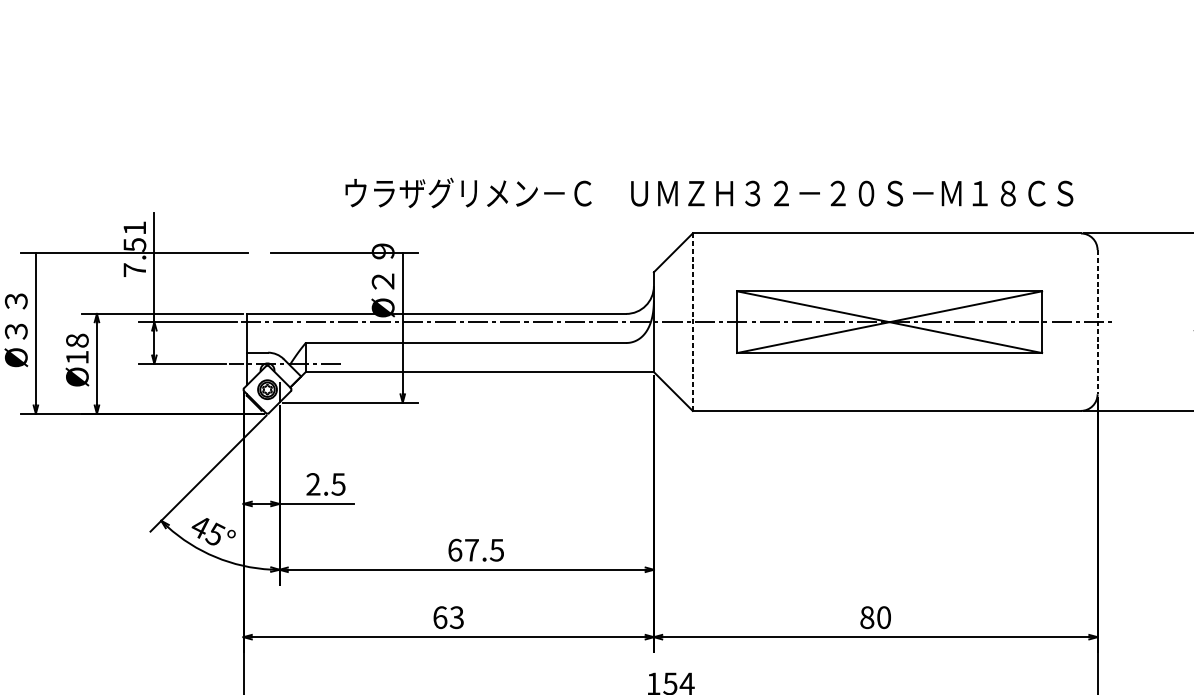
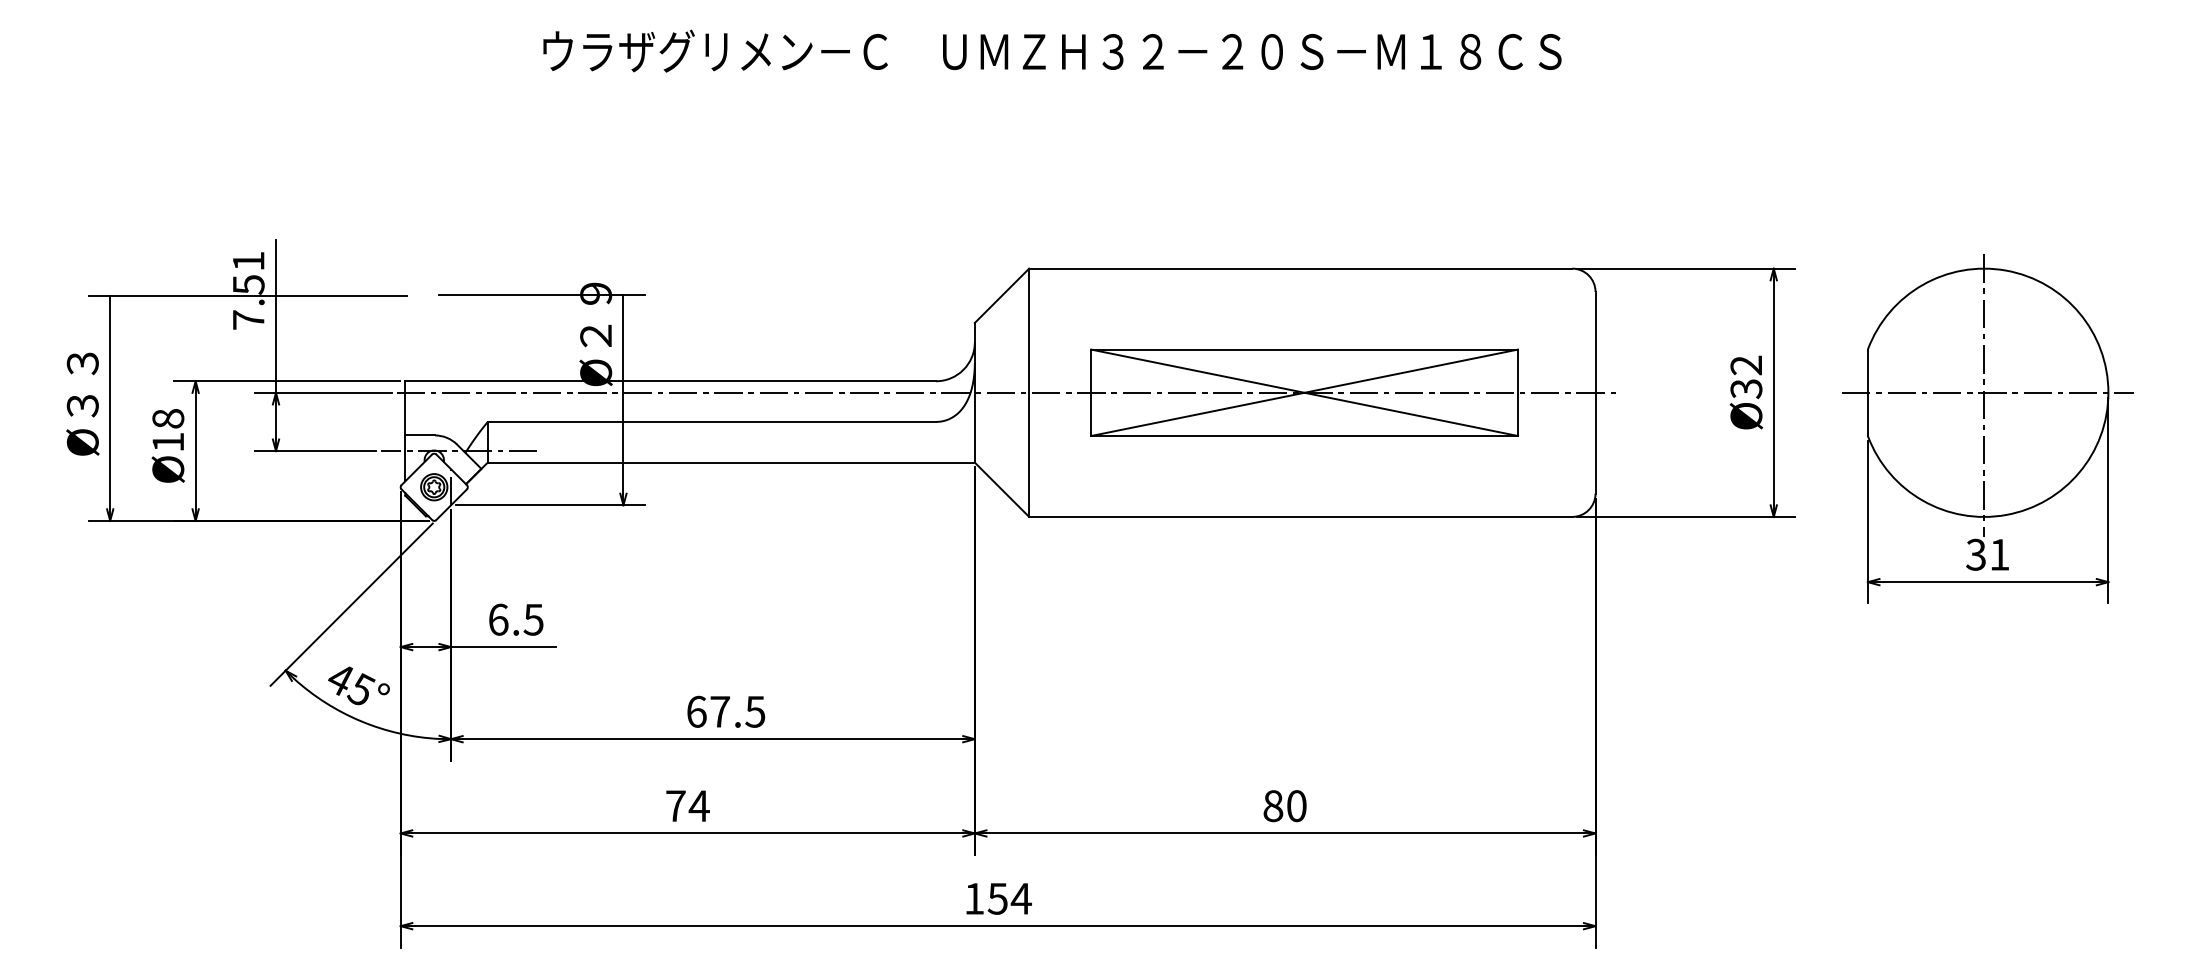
text: (709, 192) -> (1052, 50), moved
line: (692, 321) -> (1029, 392), dashed -> solid
line: (1097, 321) -> (1595, 392), dashed -> solid
text: (313, 484) -> (498, 619), 2.5 -> 6.5
text: (448, 617) -> (687, 806), 63 -> 74

